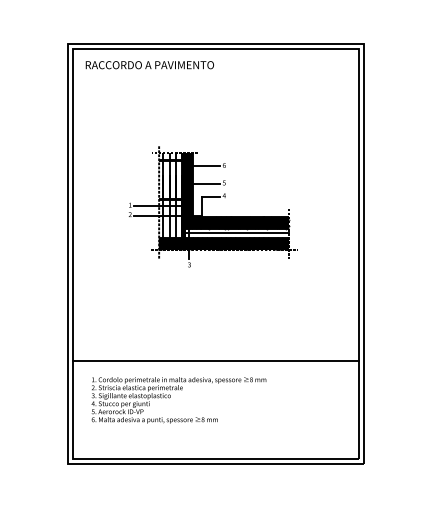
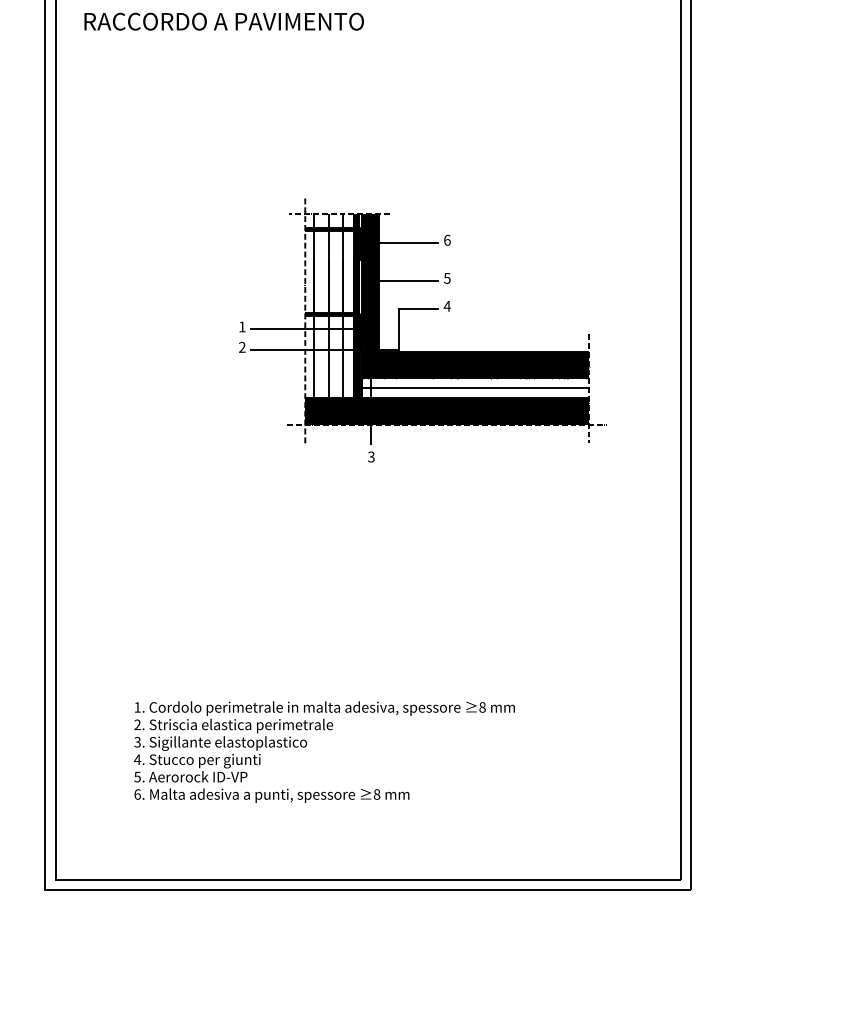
part: (213, 197) -> (423, 310), moved
line: (215, 360) -> (367, 665), removed
text: (178, 400) -> (323, 752), moved

